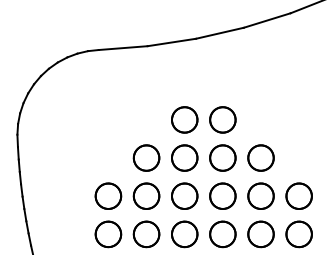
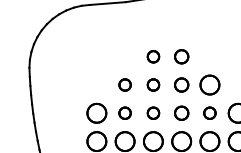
part: (184, 119) -> (153, 56), size x0.6
part: (222, 119) -> (181, 56), size x0.7
part: (146, 157) -> (125, 84), size x0.6
part: (184, 157) -> (153, 84), size x0.6
part: (222, 157) -> (181, 84), size x0.7
part: (146, 195) -> (125, 112), size x0.6
part: (184, 195) -> (153, 112), size x0.6
part: (222, 195) -> (181, 112), size x0.7
part: (260, 195) -> (209, 112), size x0.6

